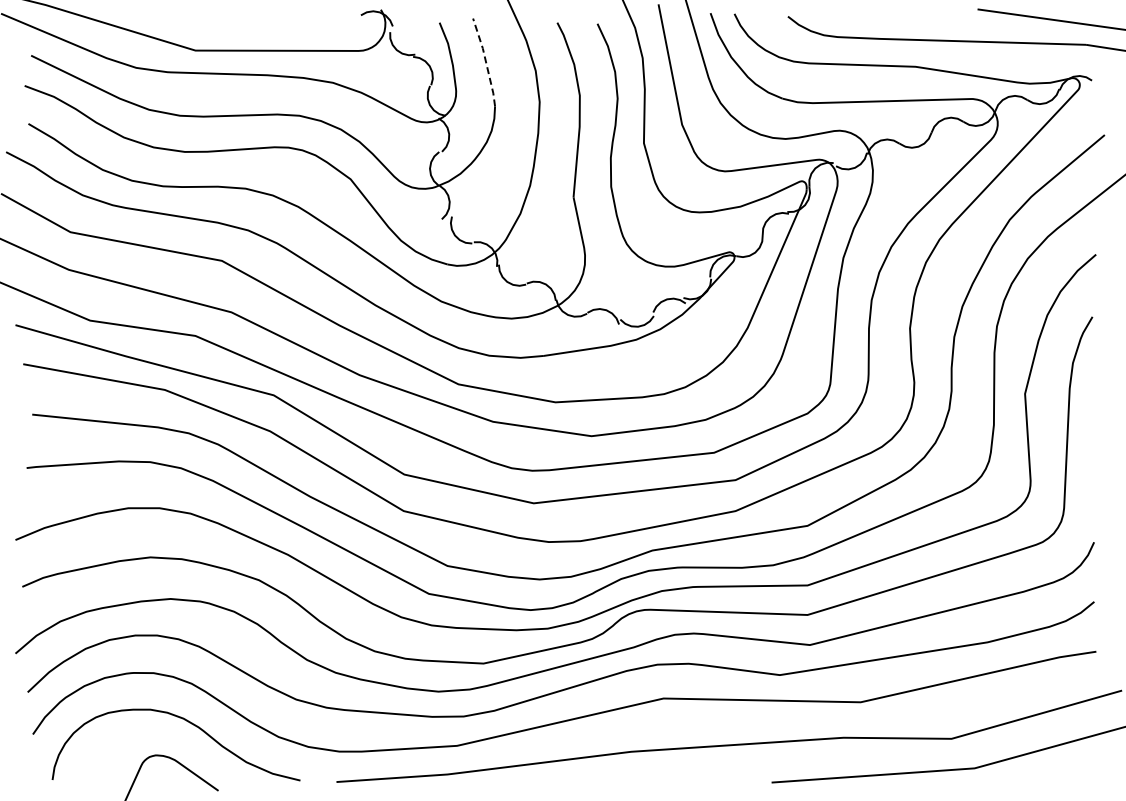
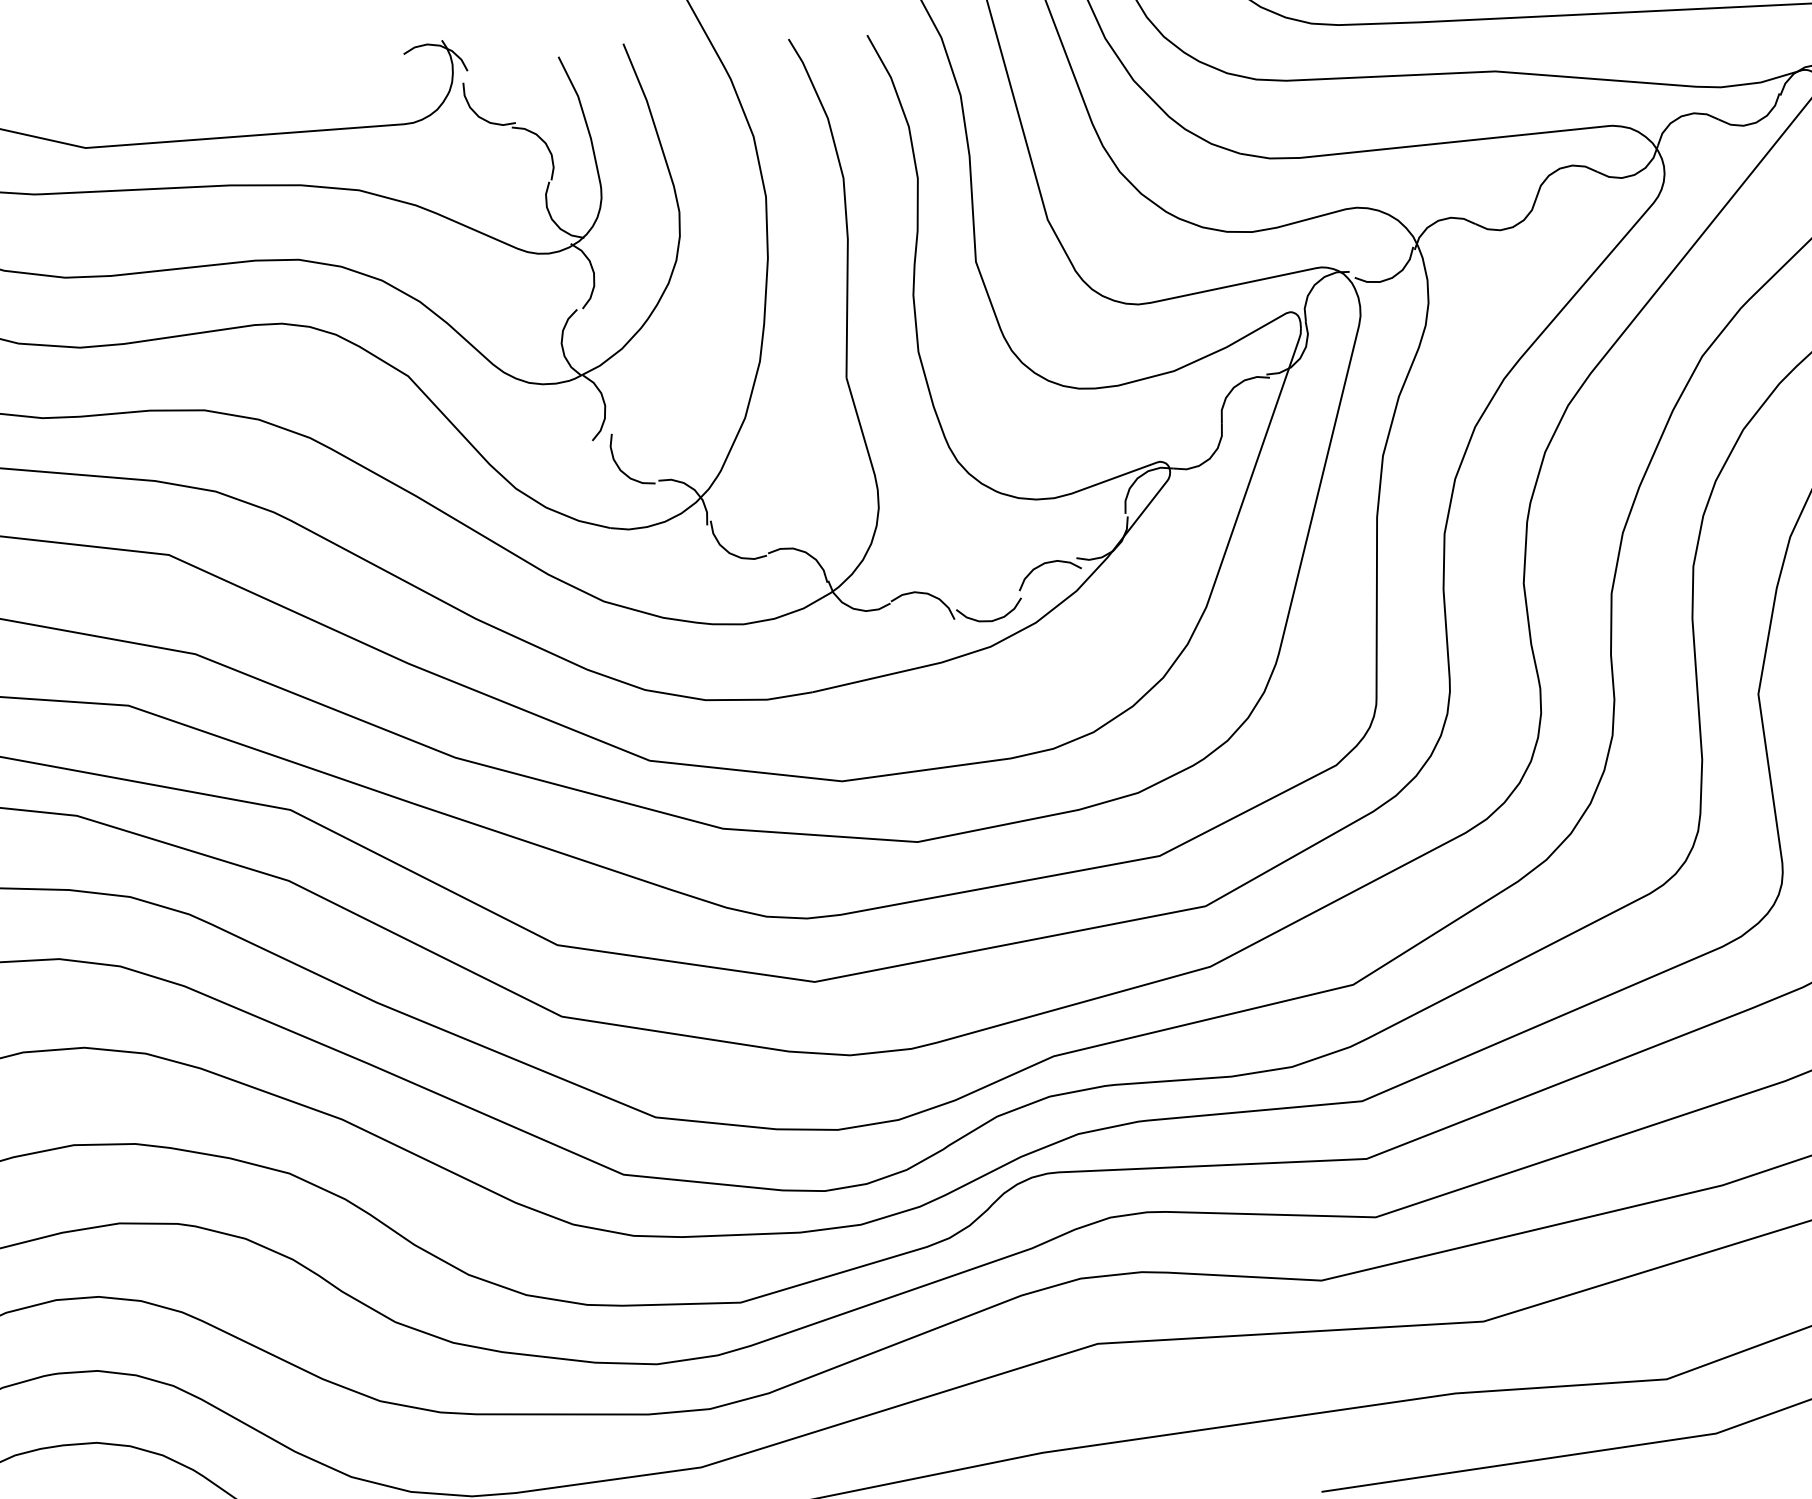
line: (486, 62) -> (656, 127), dashed -> solid

